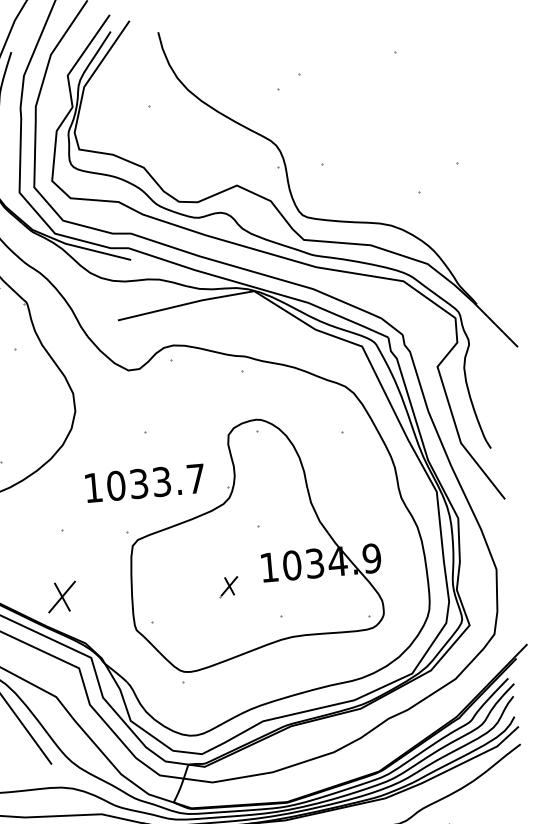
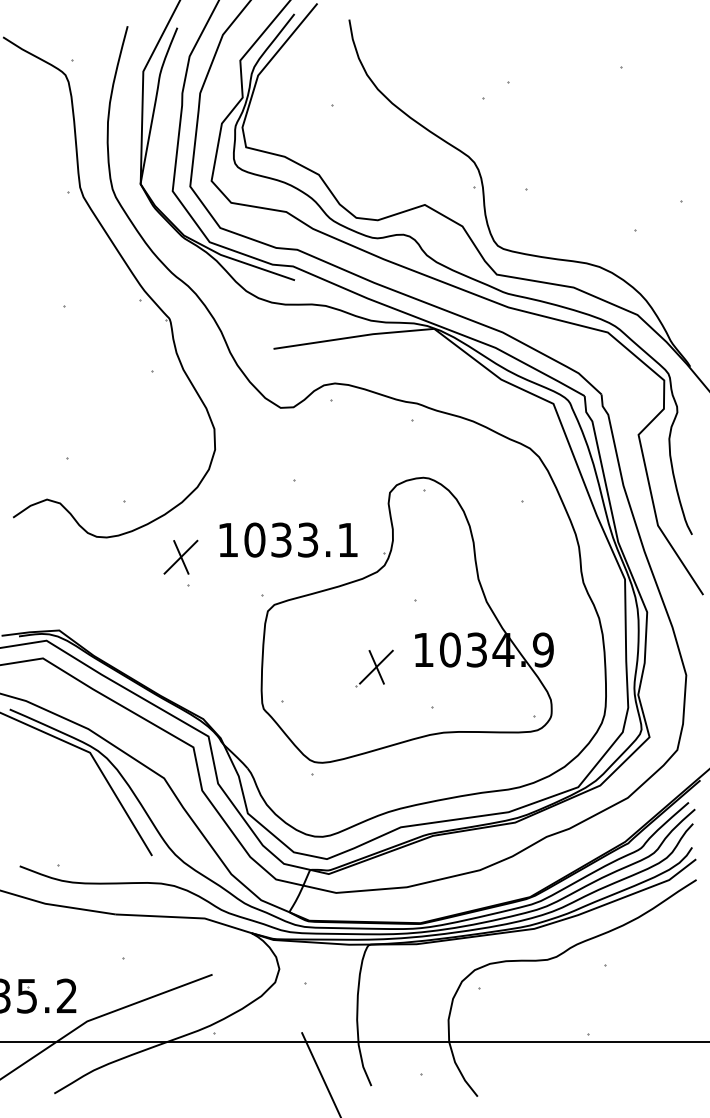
text: (195, 478) -> (347, 539), 1033.7 -> 1033.1
part: (228, 587) -> (374, 668), size x1.67
part: (61, 596) -> (180, 556), moved

